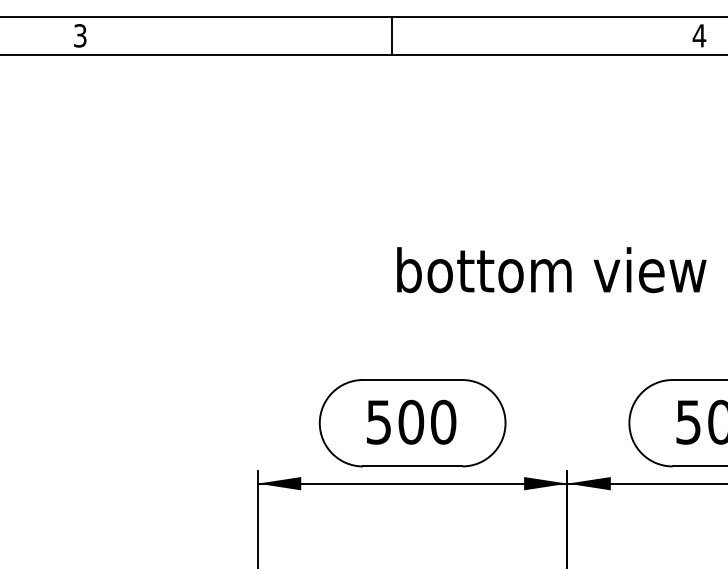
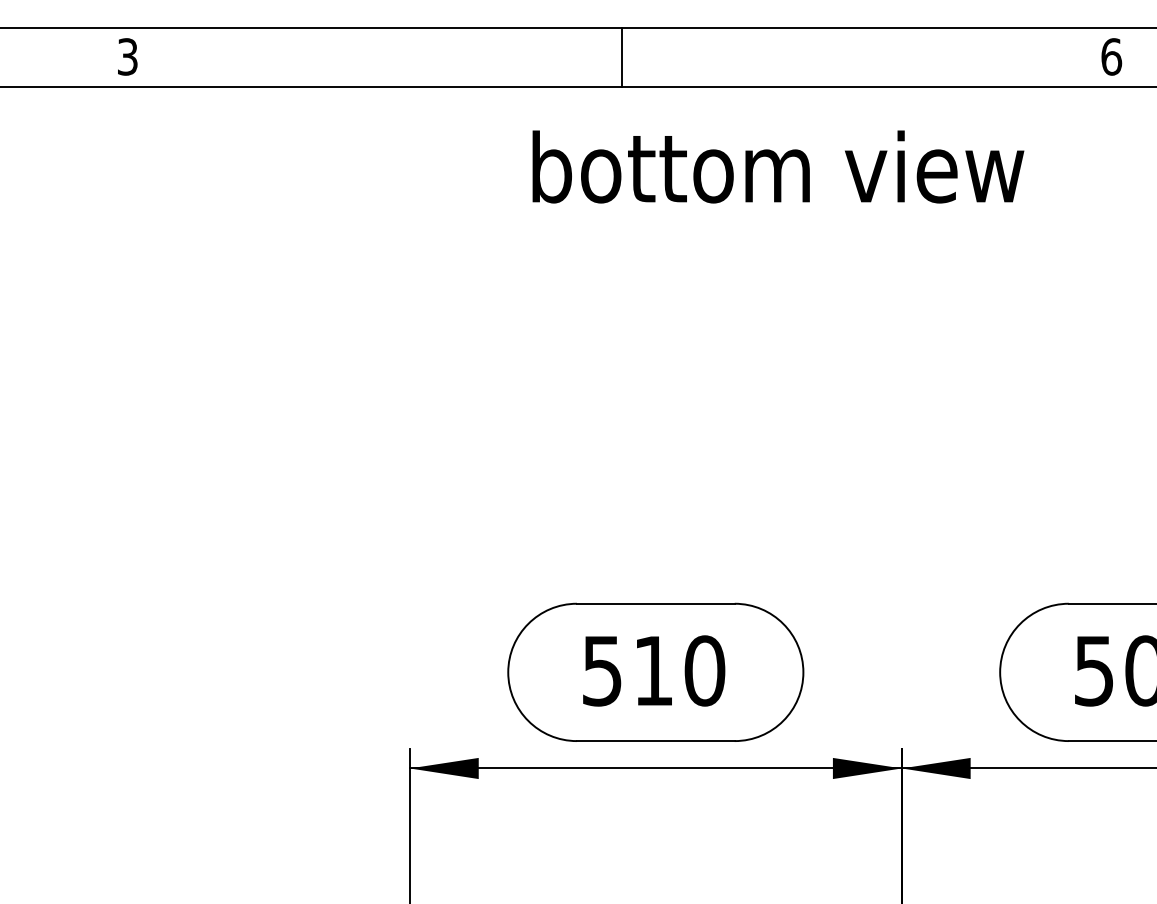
text: (699, 35) -> (1111, 56), 4 -> 6
text: (551, 270) -> (777, 167), moved
text: (411, 421) -> (653, 669), 500 -> 510

